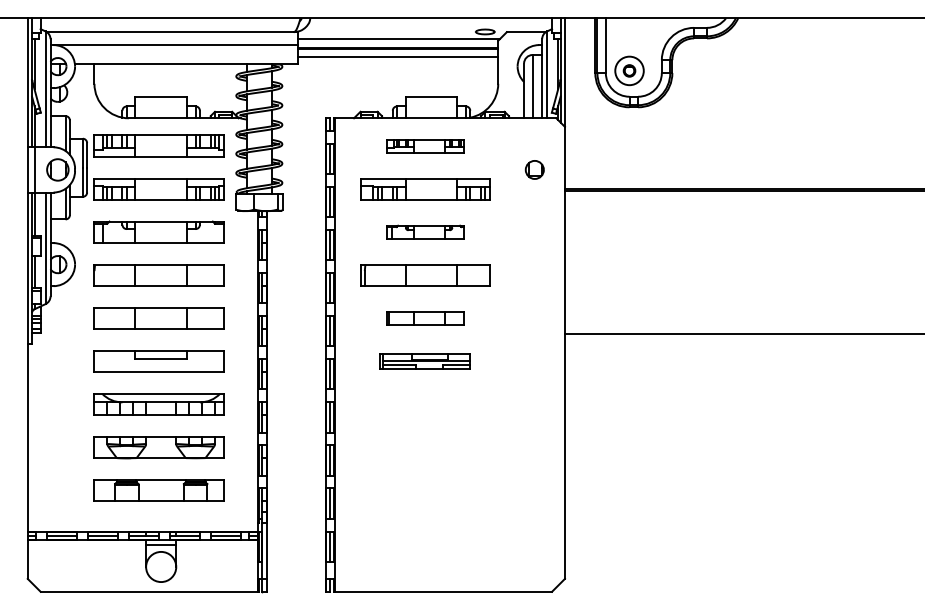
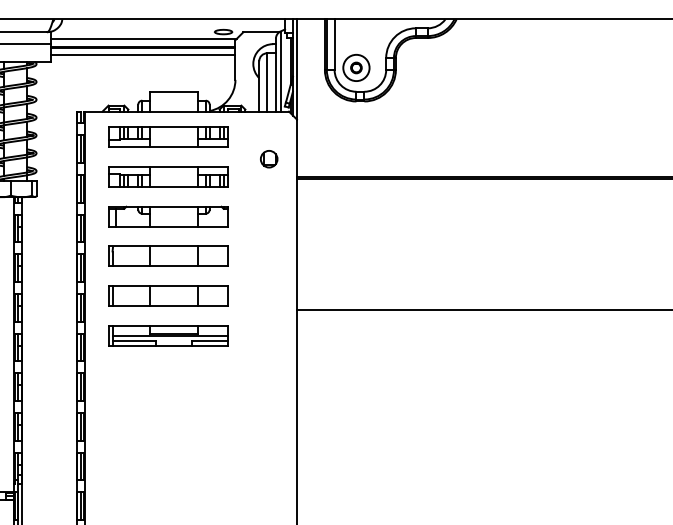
part: (425, 145) -> (168, 136), size x1.67
part: (425, 231) -> (168, 215), size x1.67
part: (425, 318) -> (168, 296), size x1.67
part: (425, 361) -> (168, 335), size x1.43

